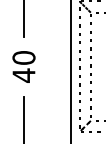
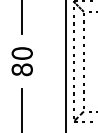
text: (23, 75) -> (21, 69), 40 -> 80

